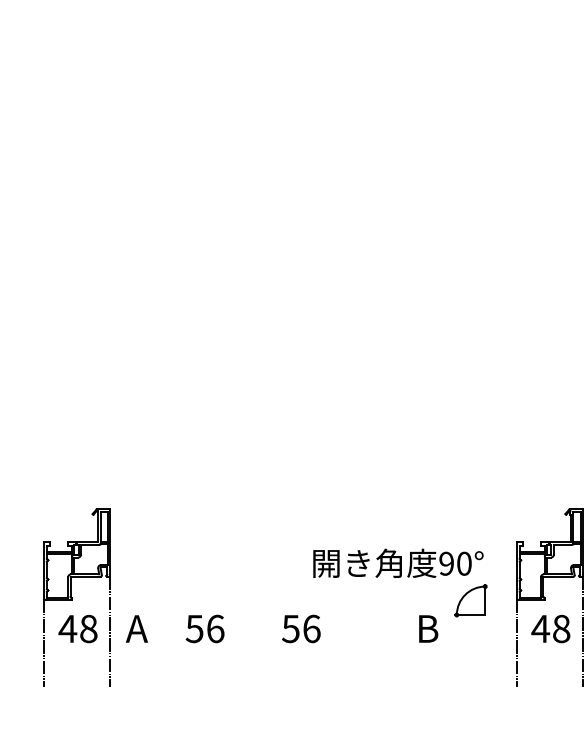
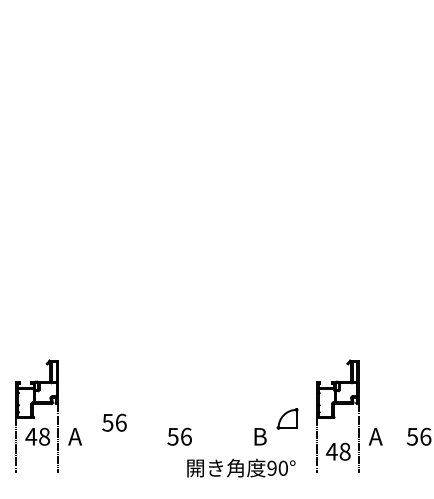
text: (398, 562) -> (241, 467), moved
text: (205, 628) -> (114, 422), moved
text: (549, 628) -> (337, 451), moved

